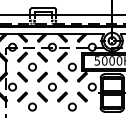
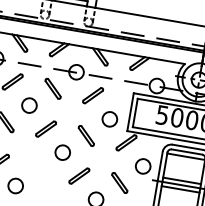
part: (42, 96) -> (39, 168), removed

